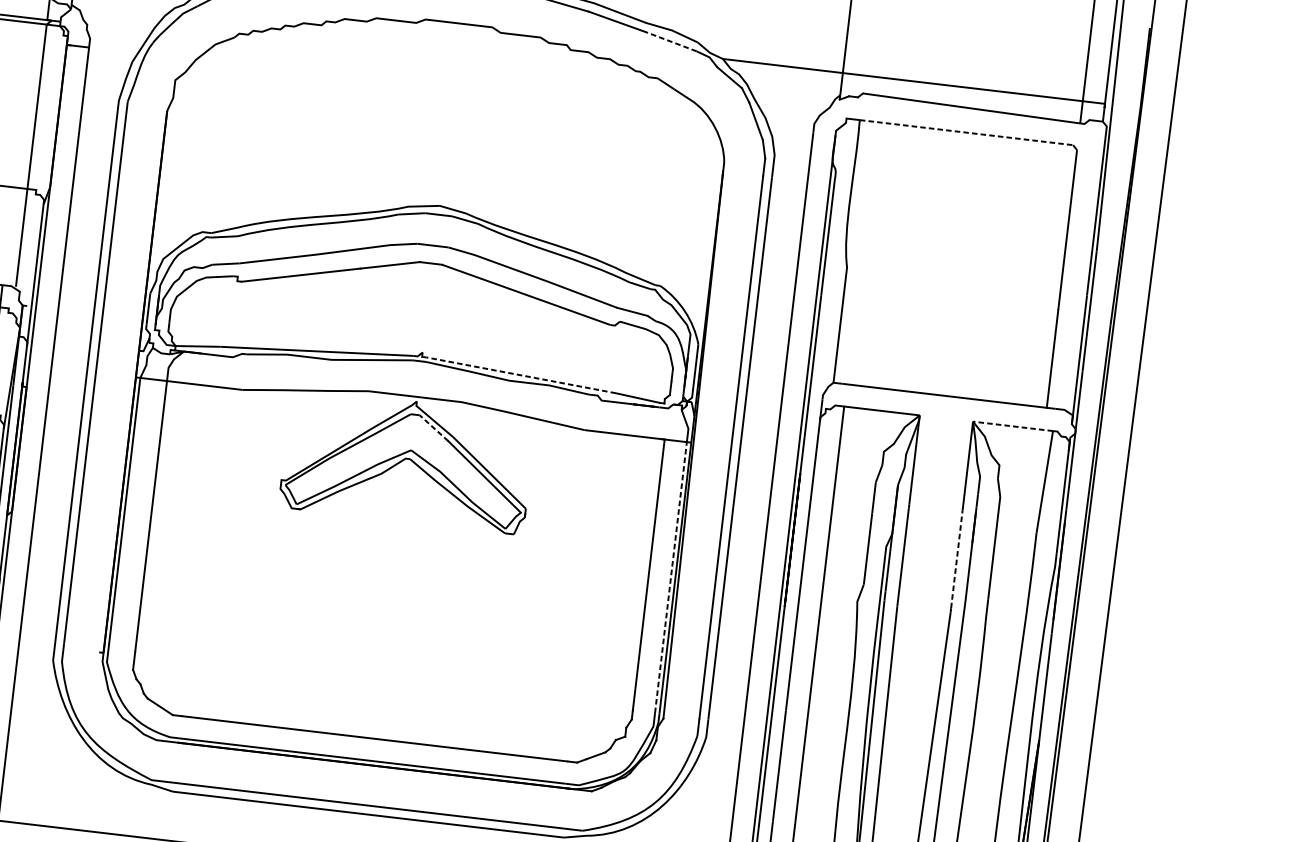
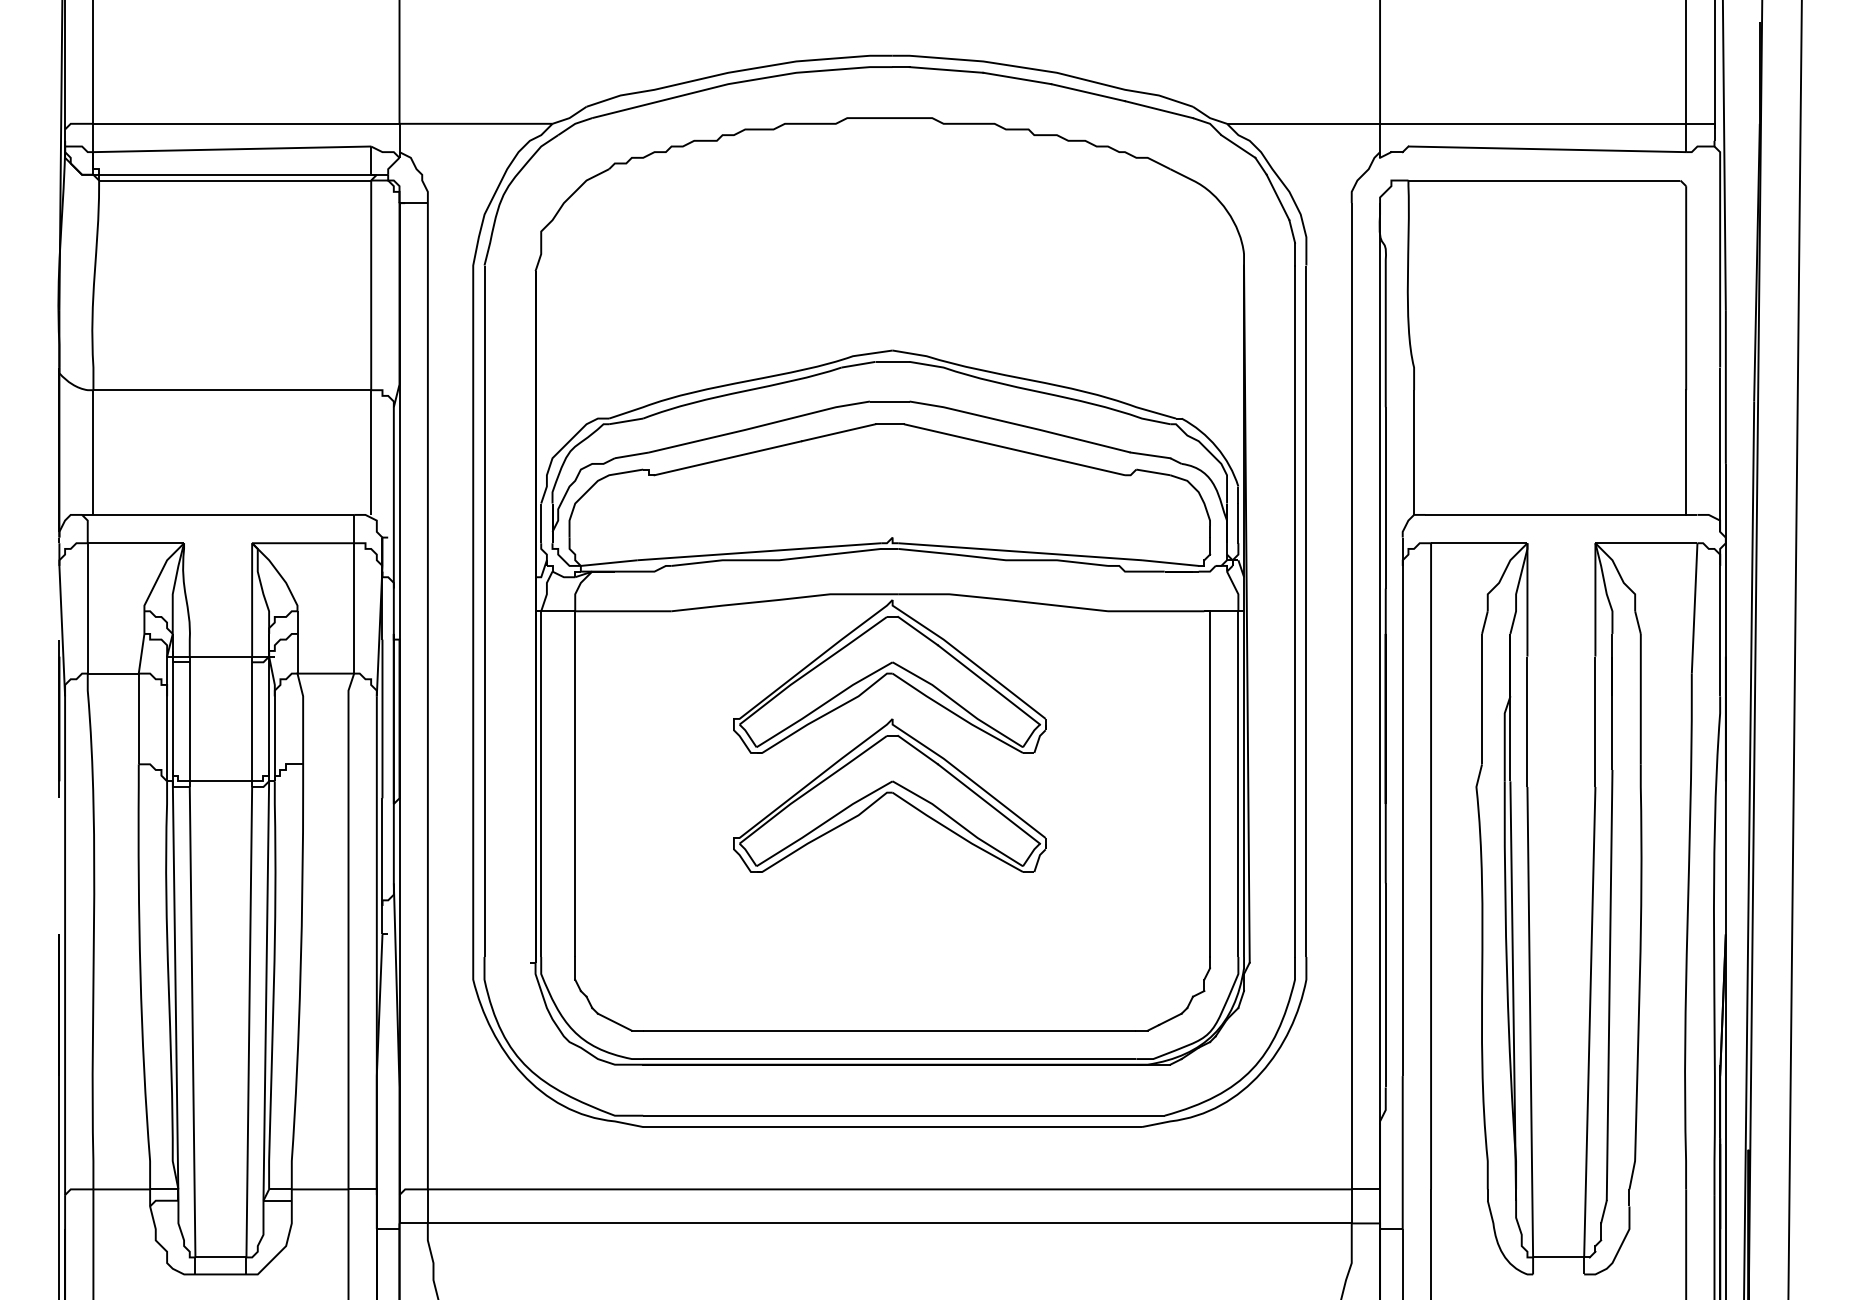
line: (670, 41) -> (1158, 109), dashed -> solid
line: (966, 132) -> (1544, 180), dashed -> solid
line: (520, 375) -> (1019, 551), dashed -> solid
line: (1013, 426) -> (1646, 543), dashed -> solid
line: (433, 427) -> (917, 630), dashed -> solid
part: (396, 554) -> (889, 795), added
line: (956, 559) -> (1595, 718), dashed -> solid
line: (671, 577) -> (1238, 784), dashed -> solid

